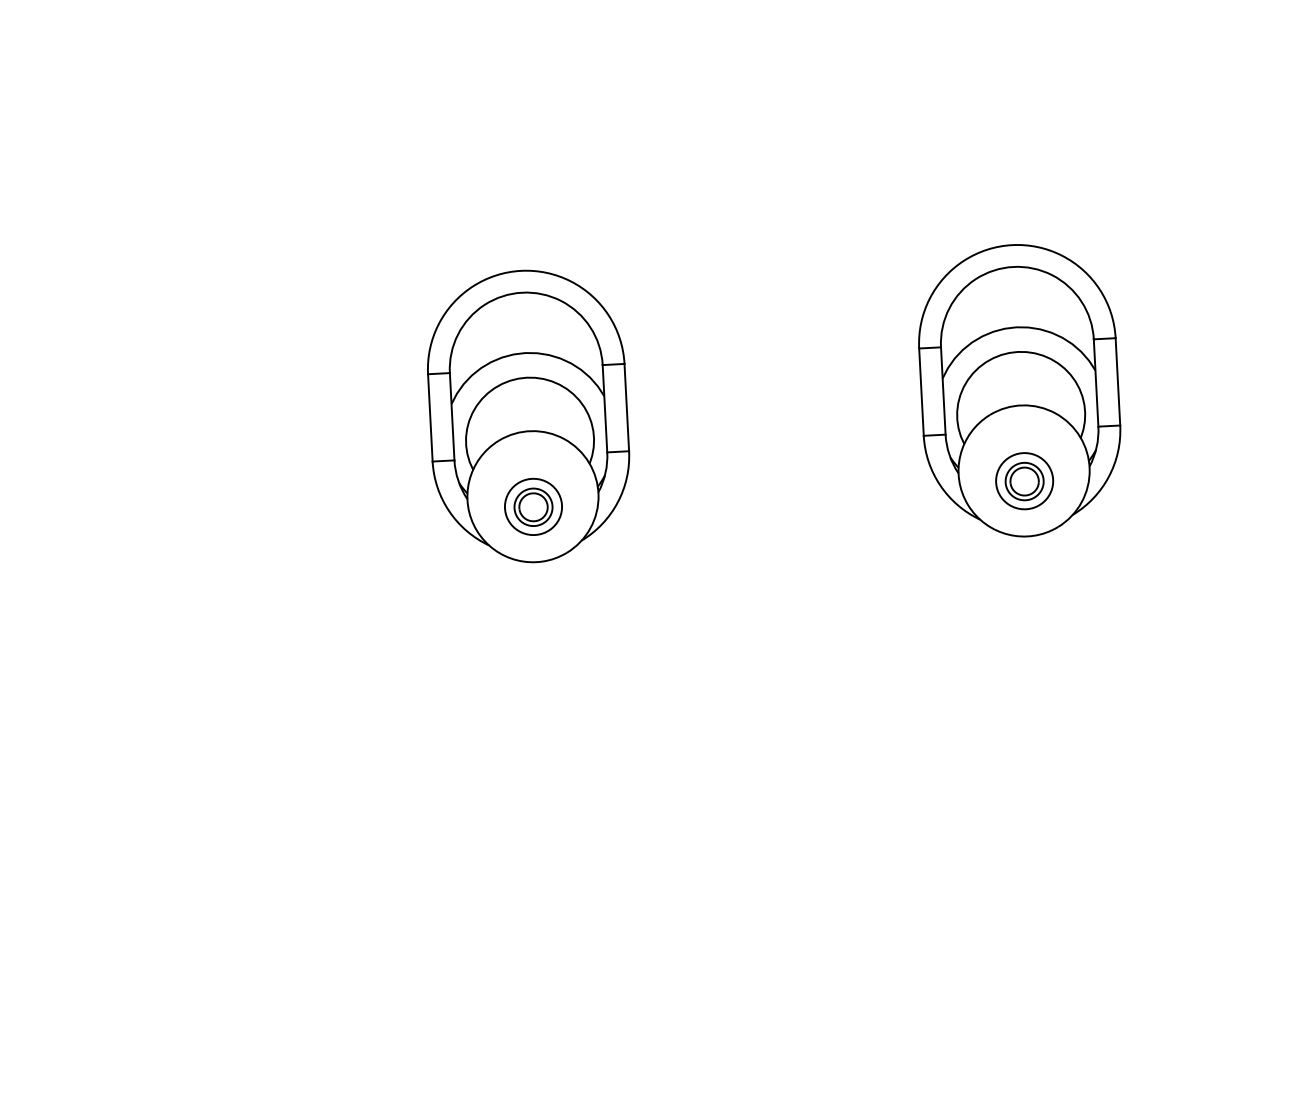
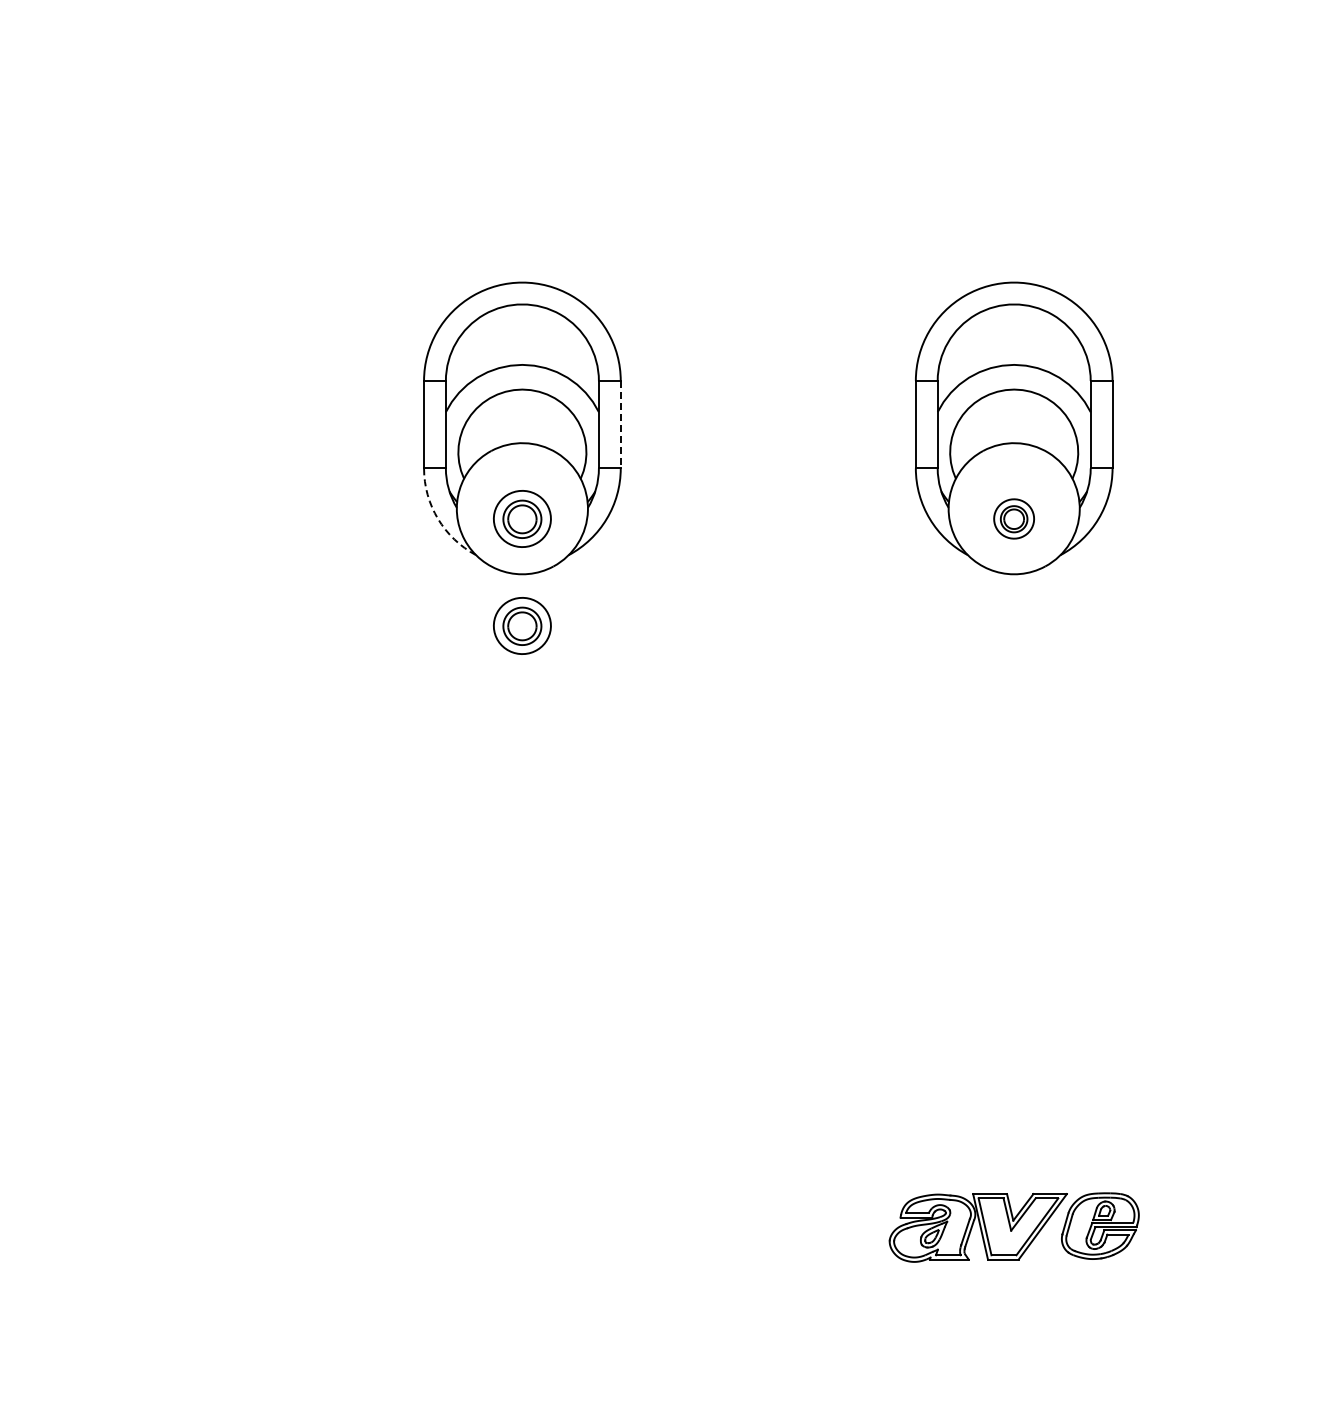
line: (626, 407) -> (620, 424), solid -> dashed
part: (1023, 480) -> (1013, 518), size x0.7
arc: (449, 510) -> (438, 518), solid -> dashed
part: (539, 613) -> (522, 625), added

